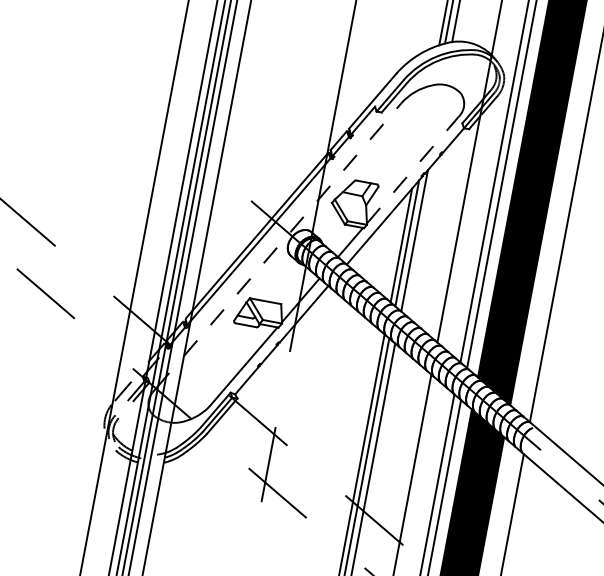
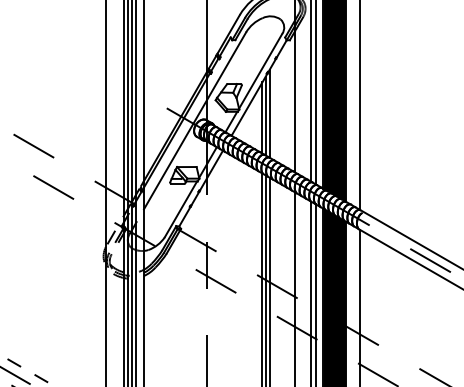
line: (412, 168) -> (260, 70), dashed -> solid
line: (293, 229) -> (195, 120), dashed -> solid

